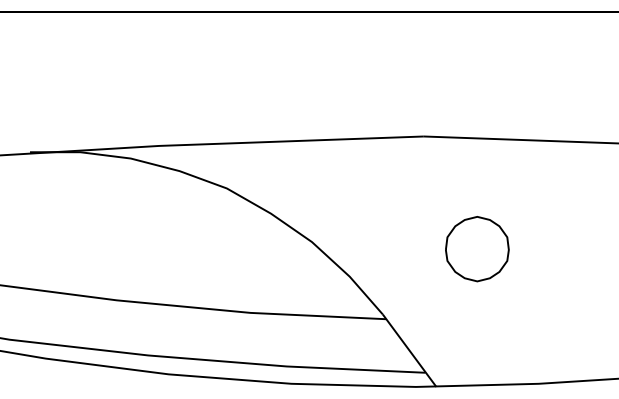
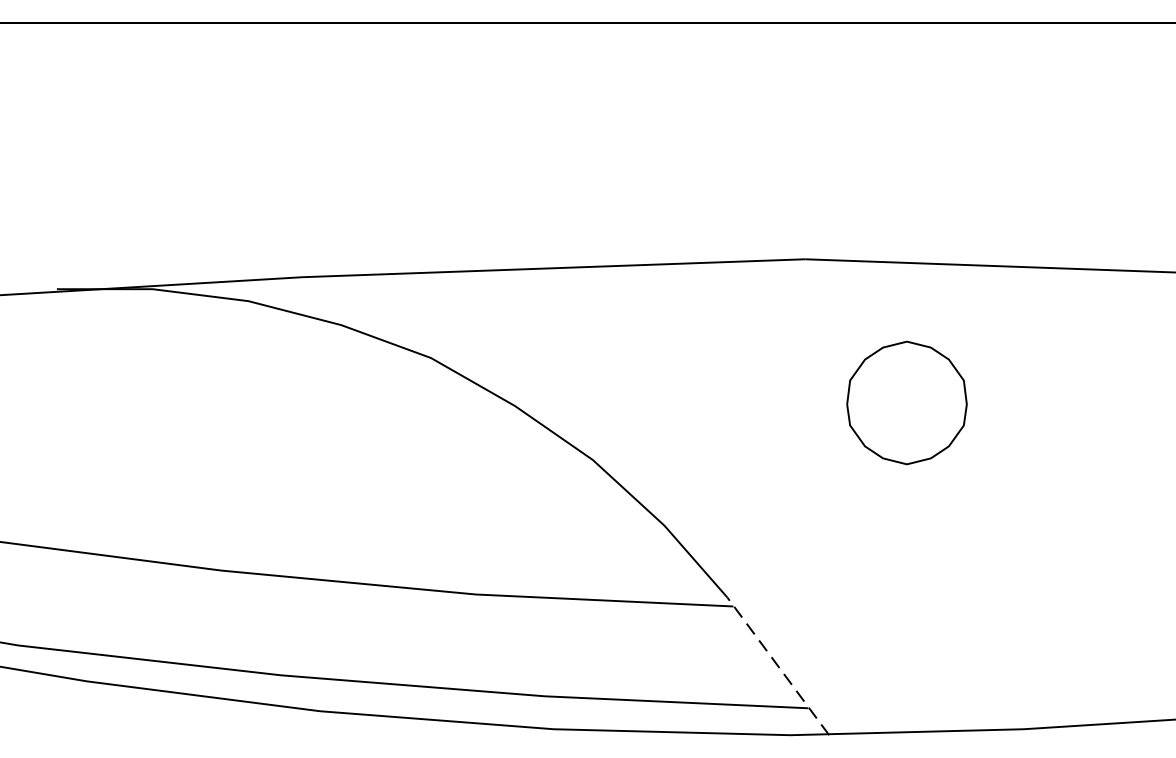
part: (477, 249) -> (907, 403), moved
line: (409, 350) -> (778, 665), solid -> dashed

